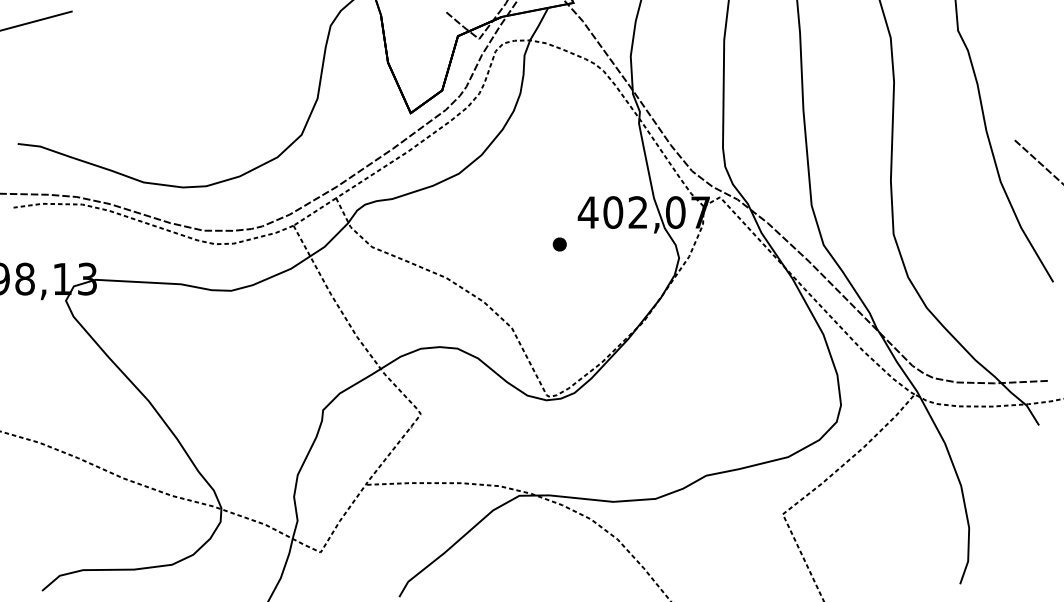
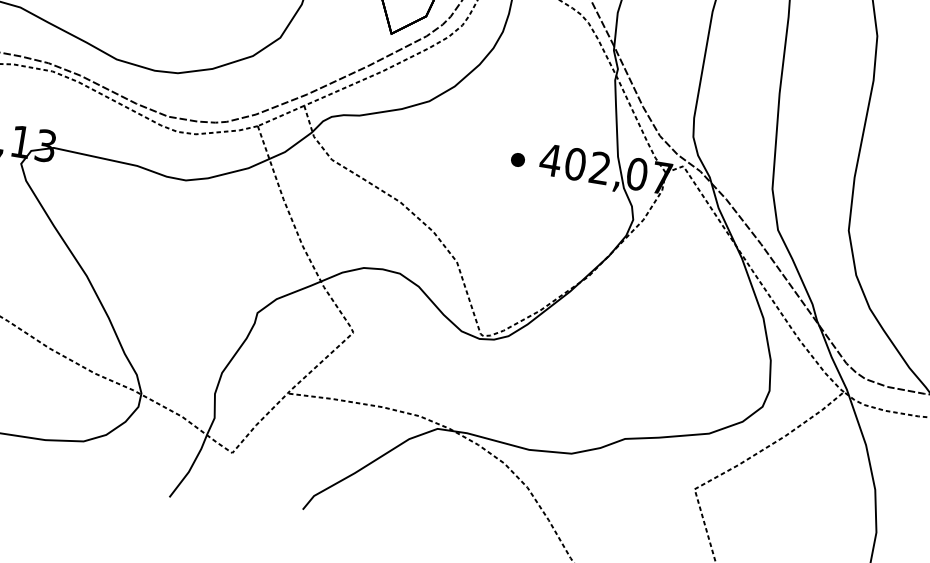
part: (559, 244) -> (517, 159), moved

